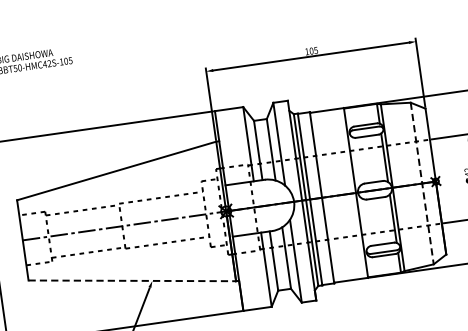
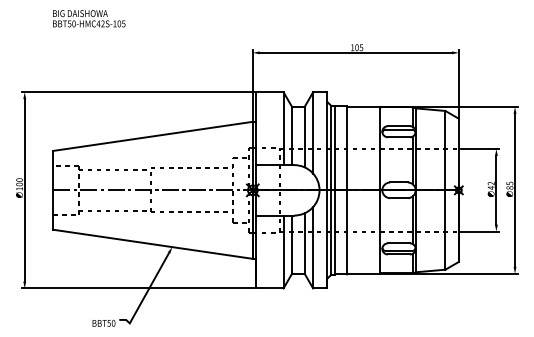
line: (422, 183) -> (445, 190), dashed -> solid
line: (131, 281) -> (152, 244), dashed -> solid

